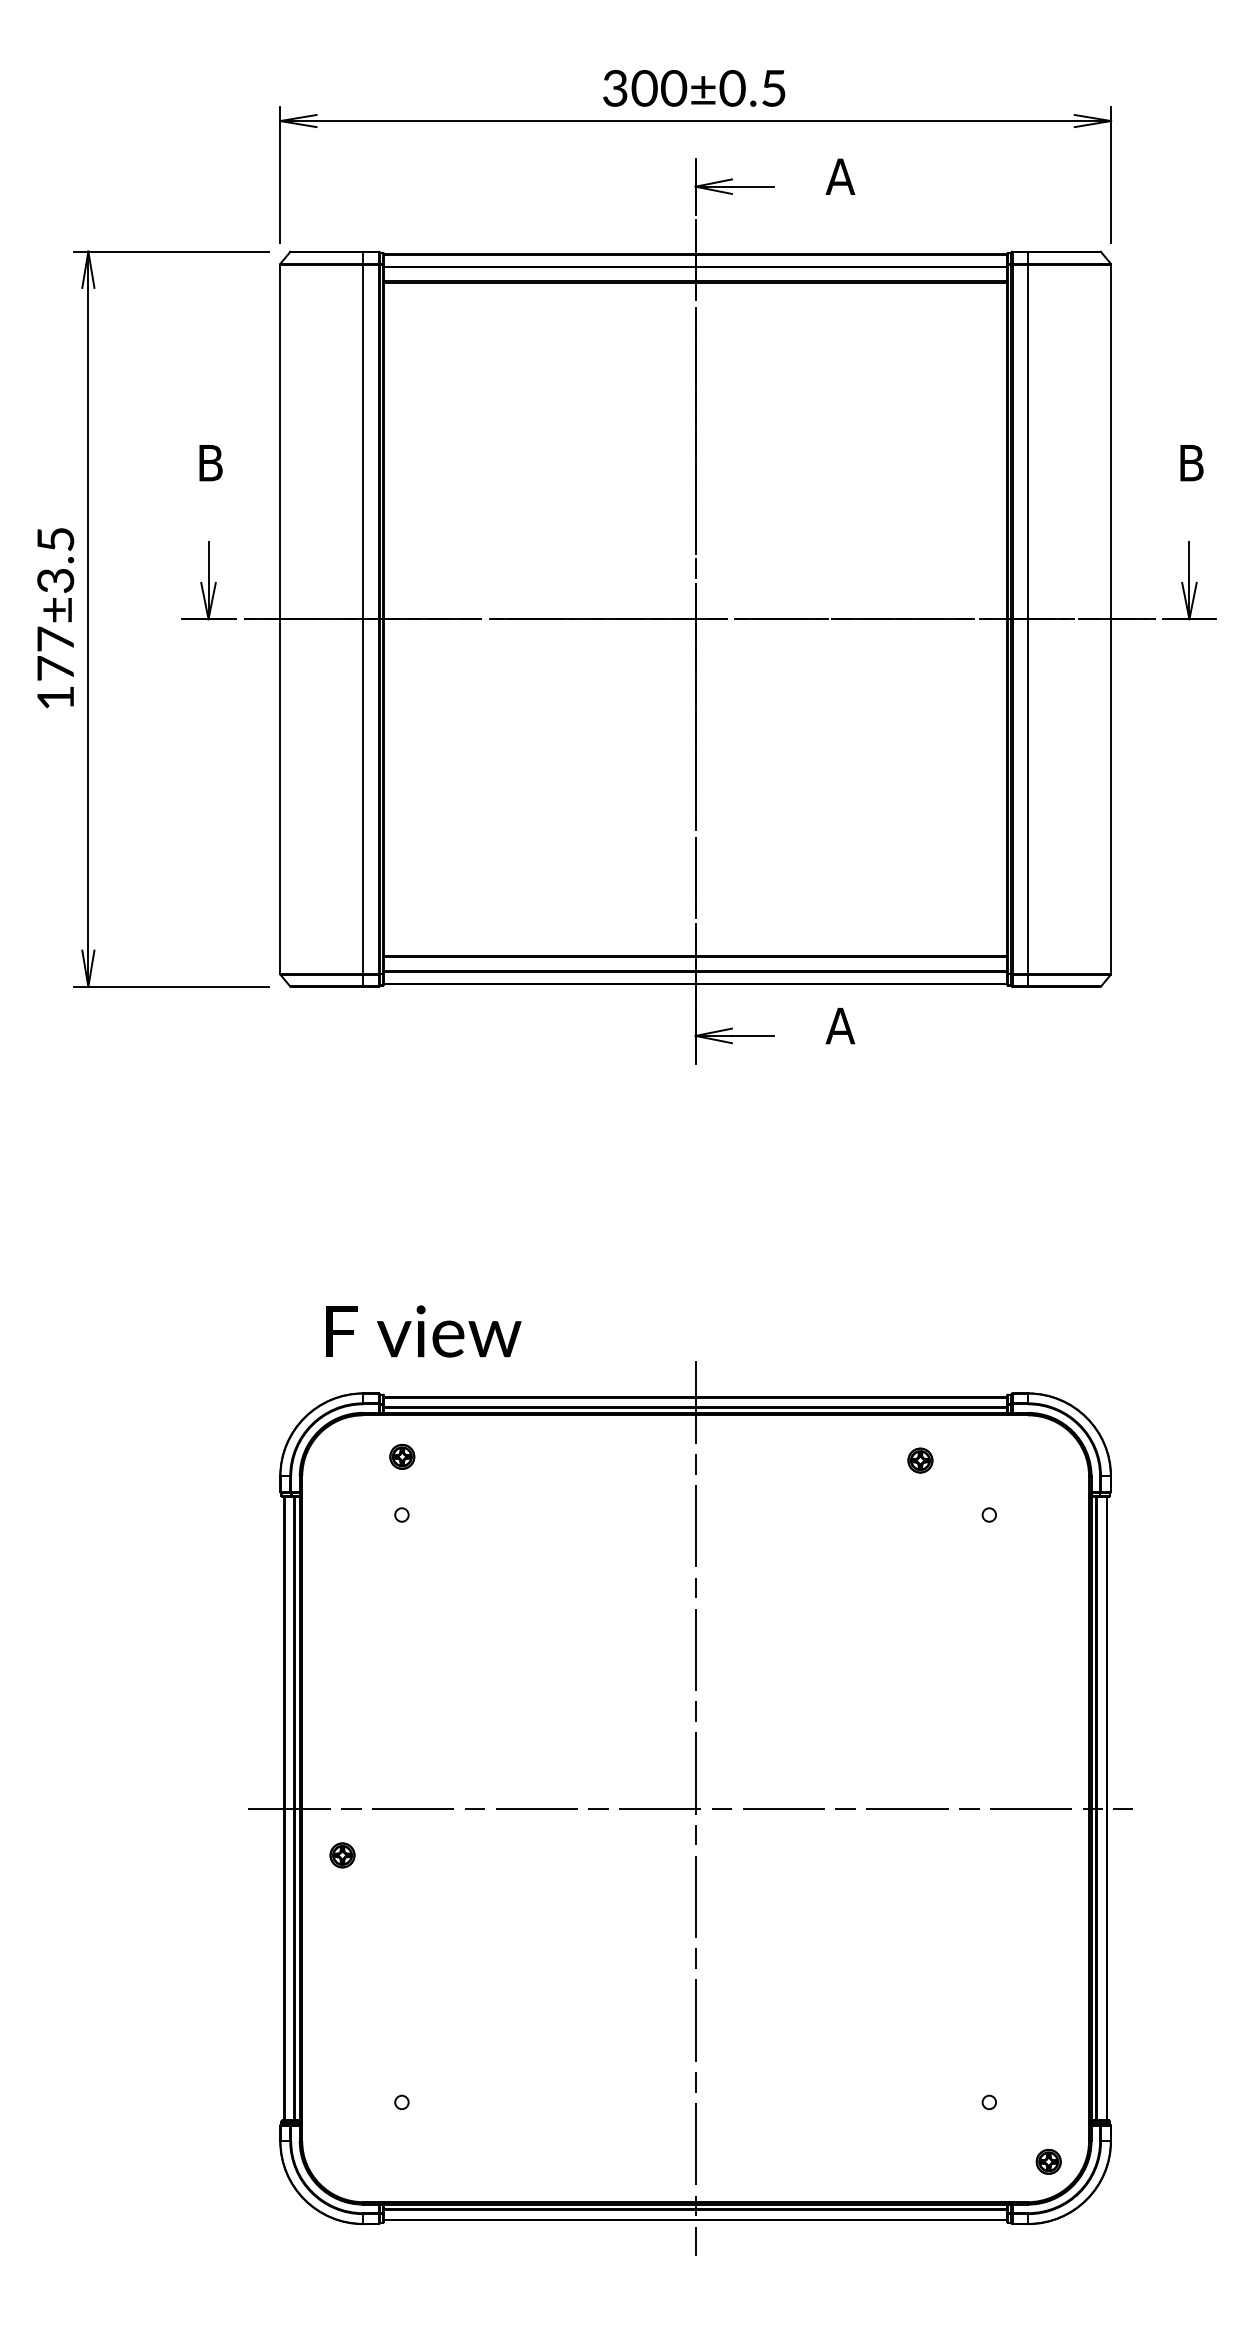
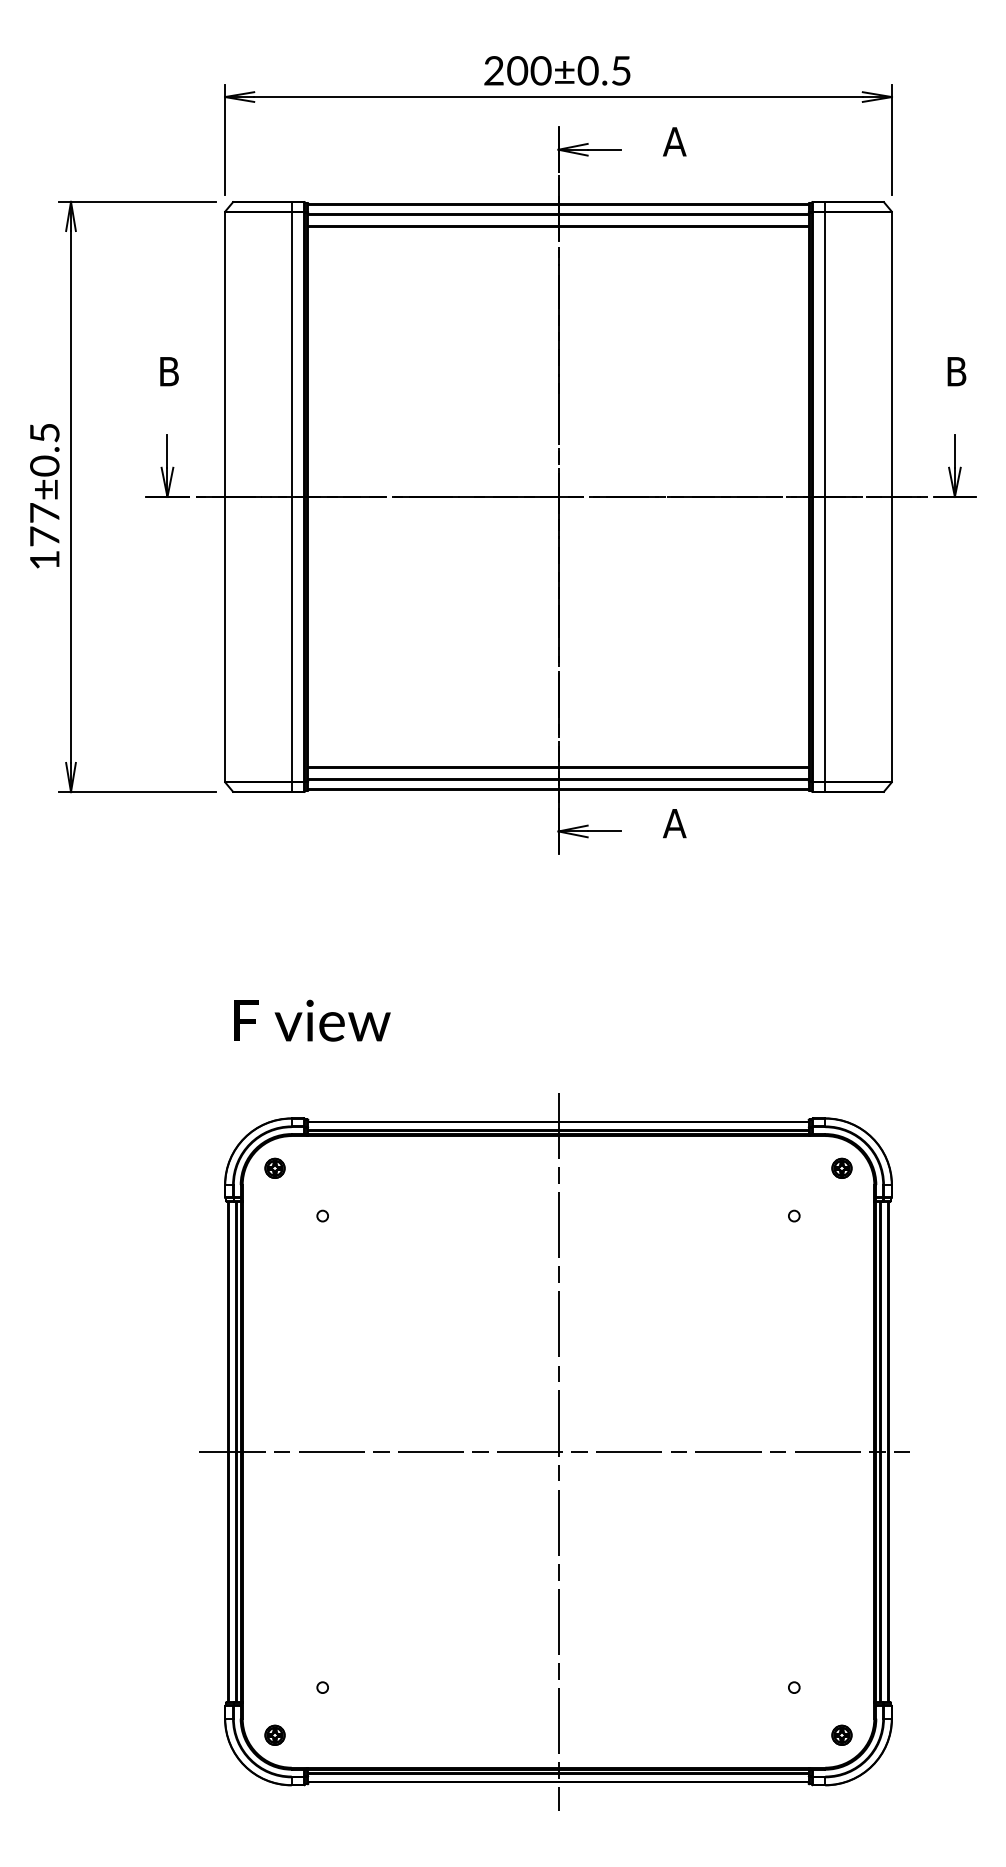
text: (614, 90) -> (493, 72), 300±0.5 -> 200±0.5
text: (55, 580) -> (44, 465), 177±3.5 -> 177±0.5
text: (424, 1331) -> (312, 1020), moved
part: (401, 1455) -> (274, 1167), moved
part: (919, 1459) -> (841, 1167), moved
part: (341, 1854) -> (274, 1734), moved

